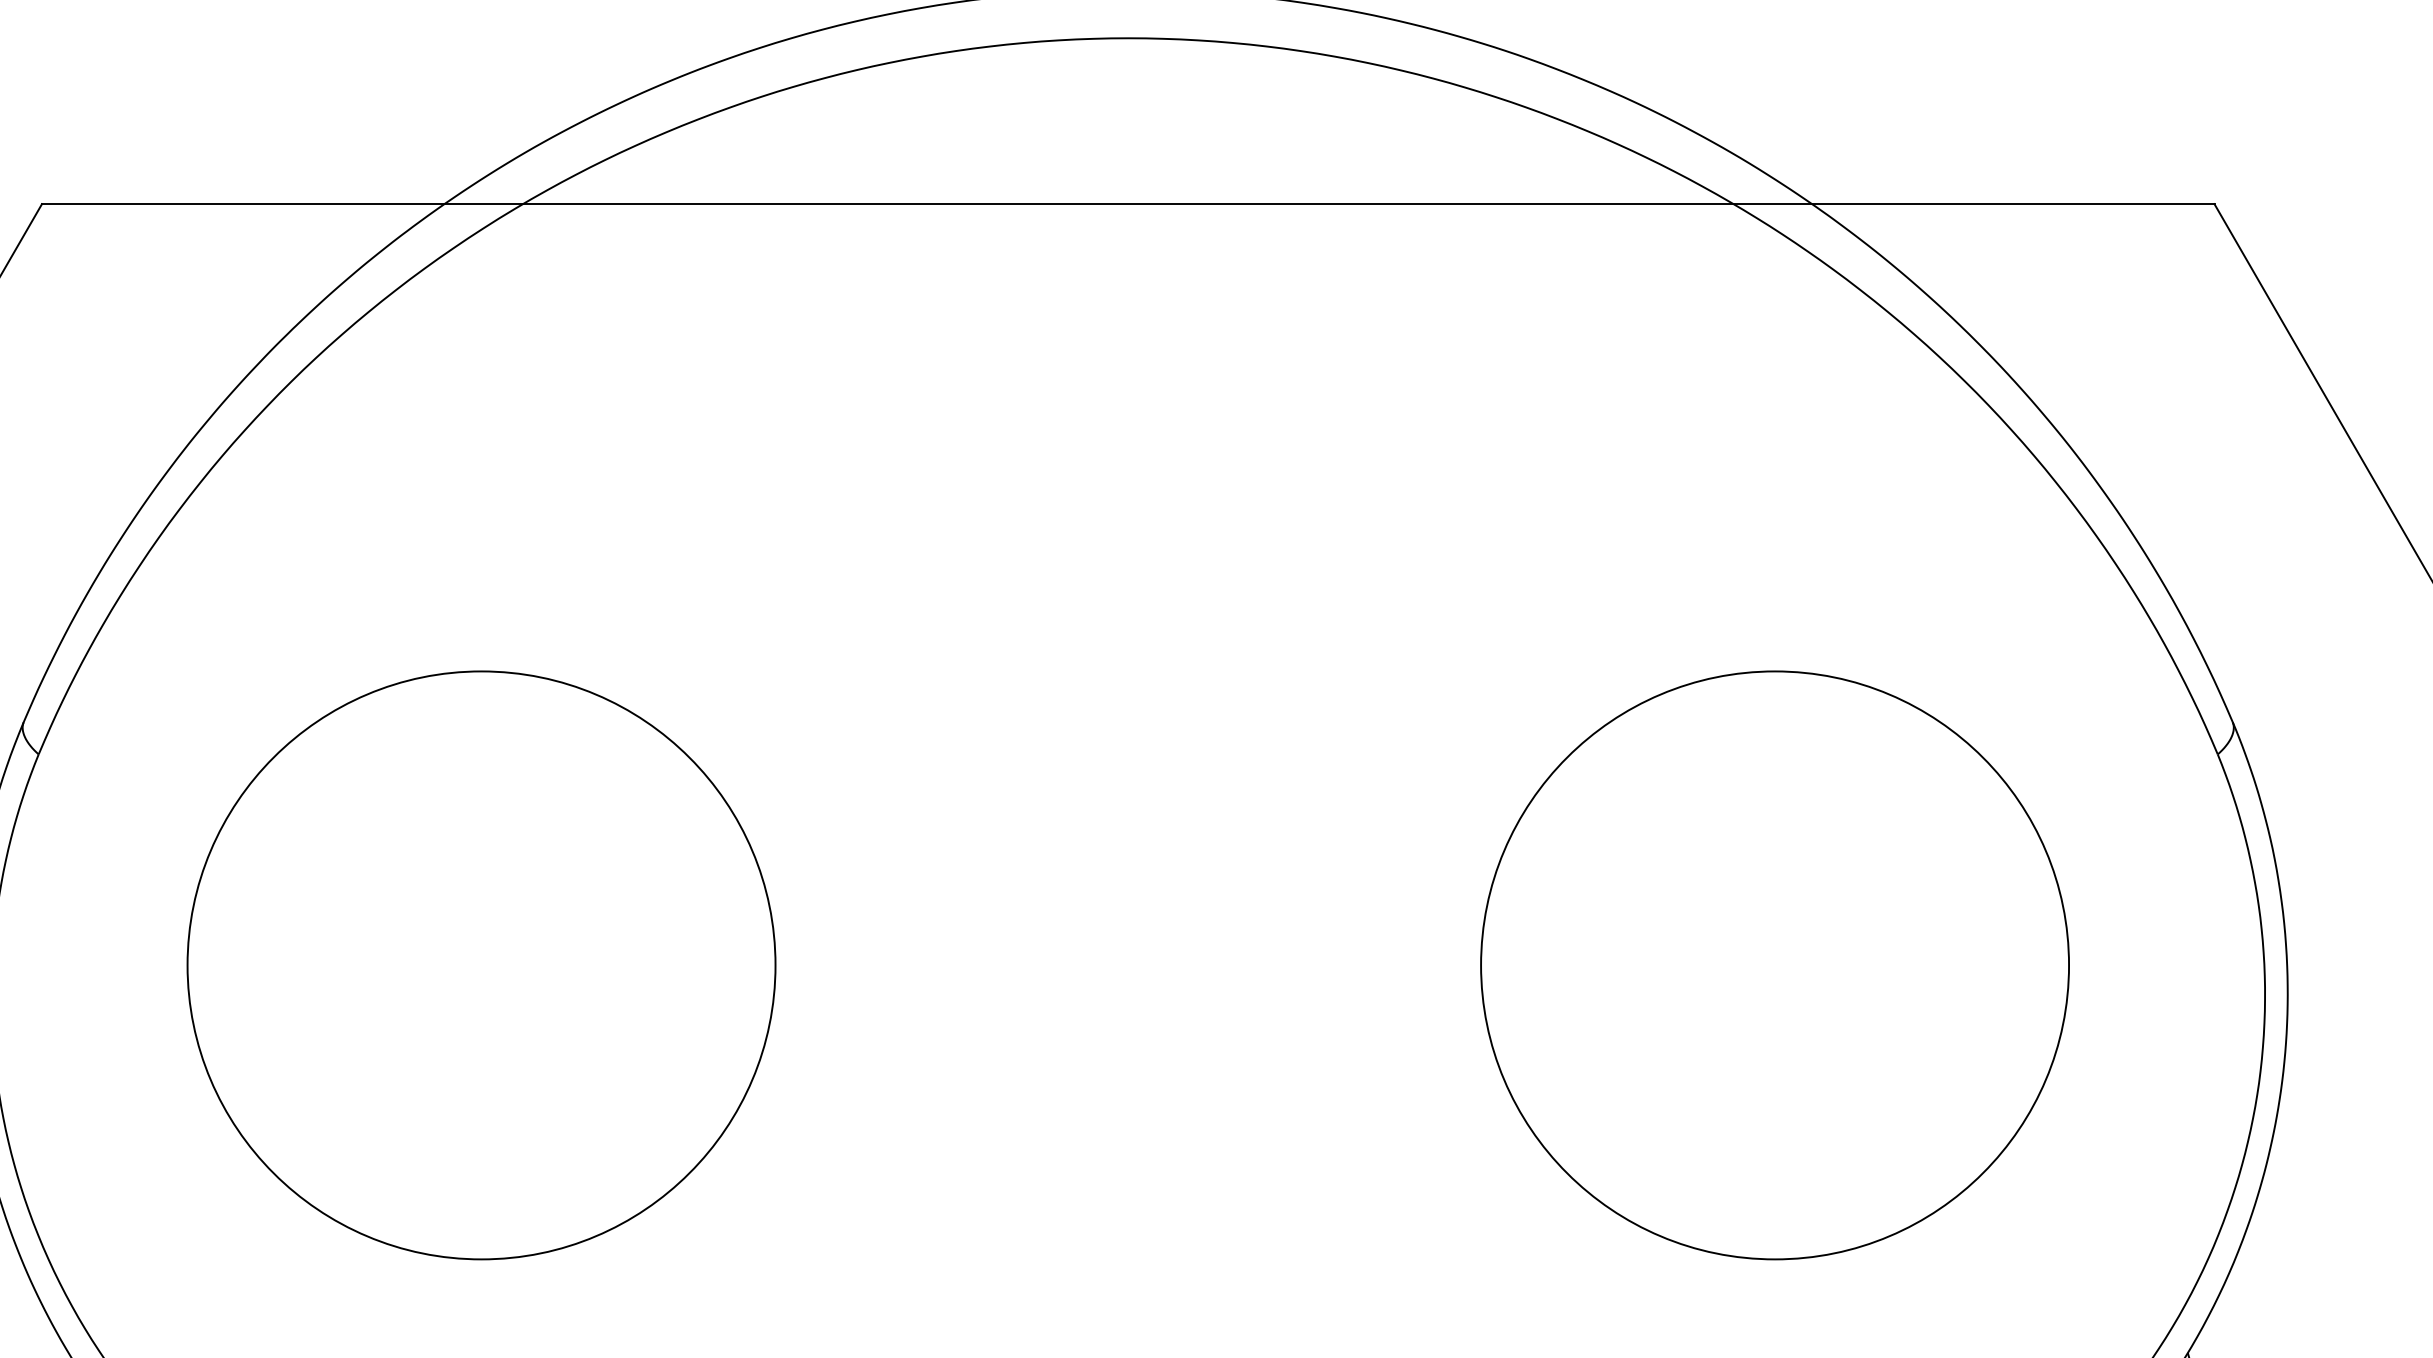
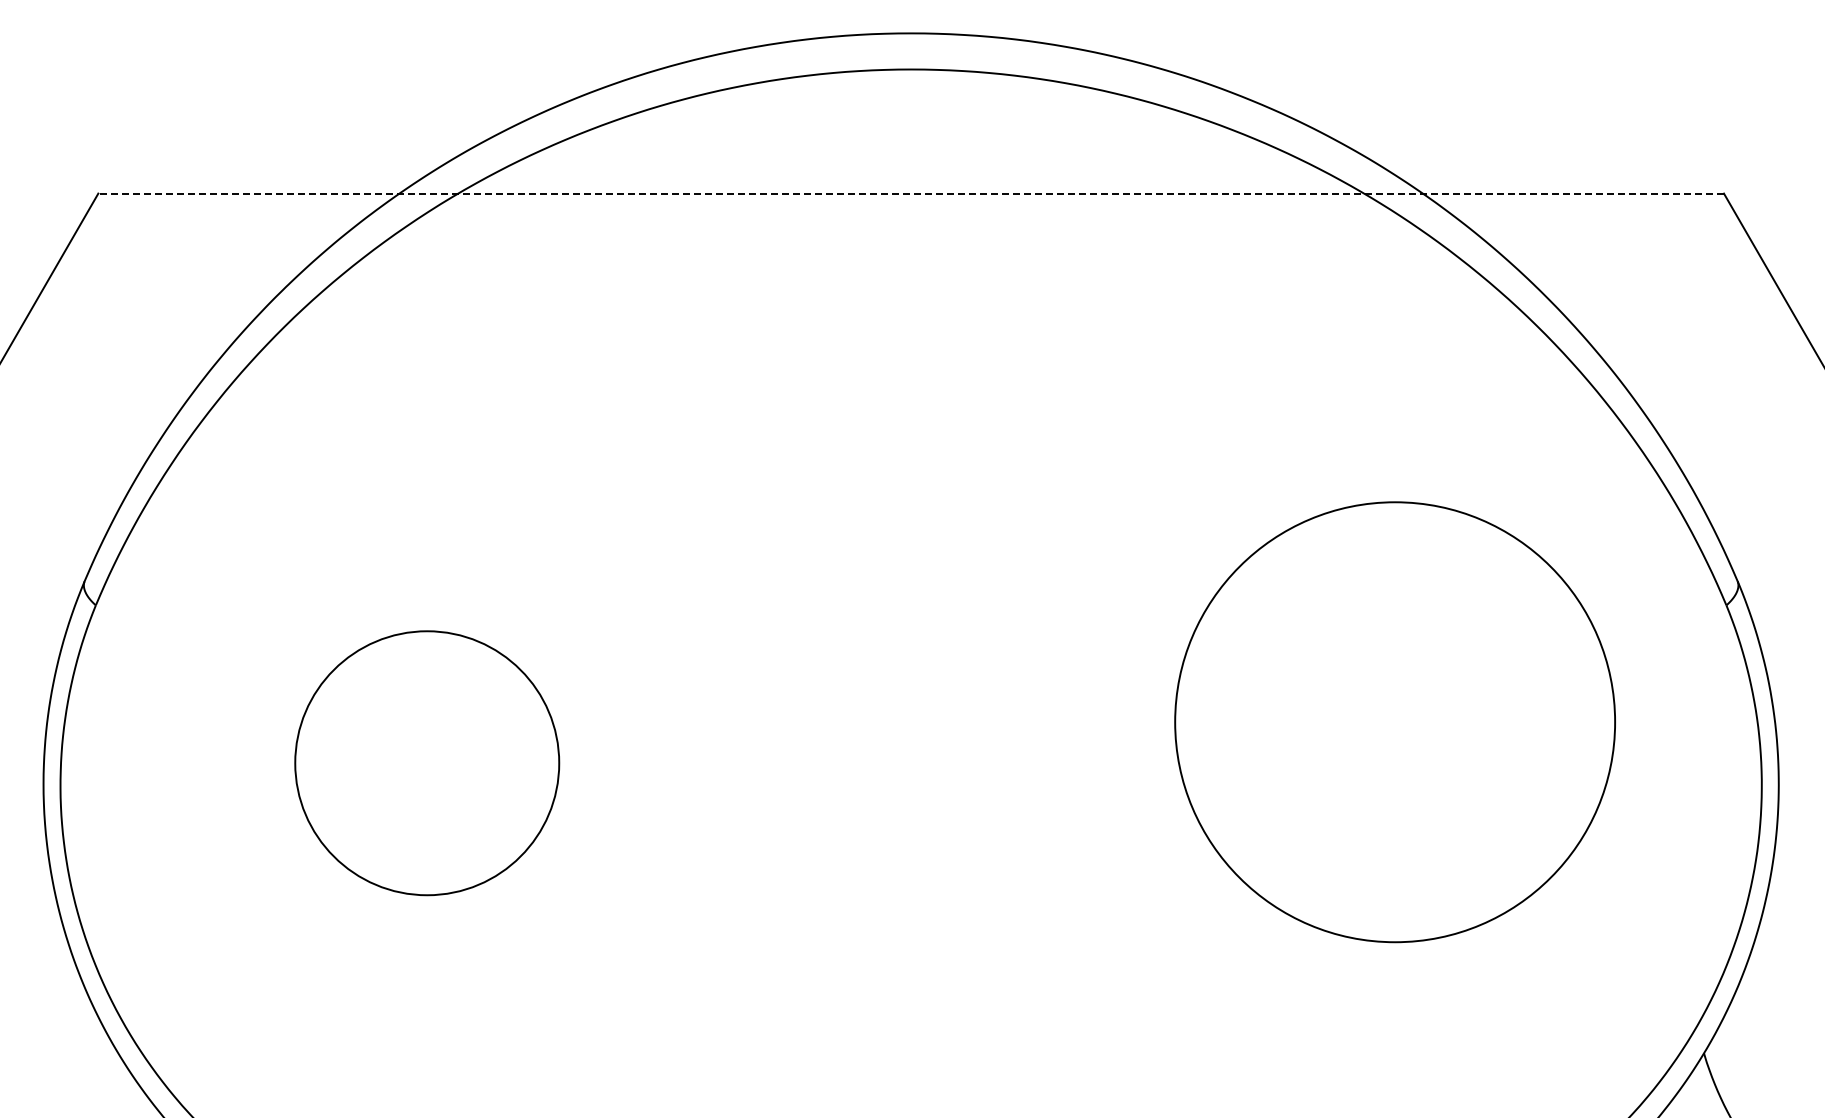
line: (1128, 203) -> (911, 193), solid -> dashed
circle: (481, 965) -> (427, 763), size x0.6
circle: (1774, 965) -> (1394, 722), moved

